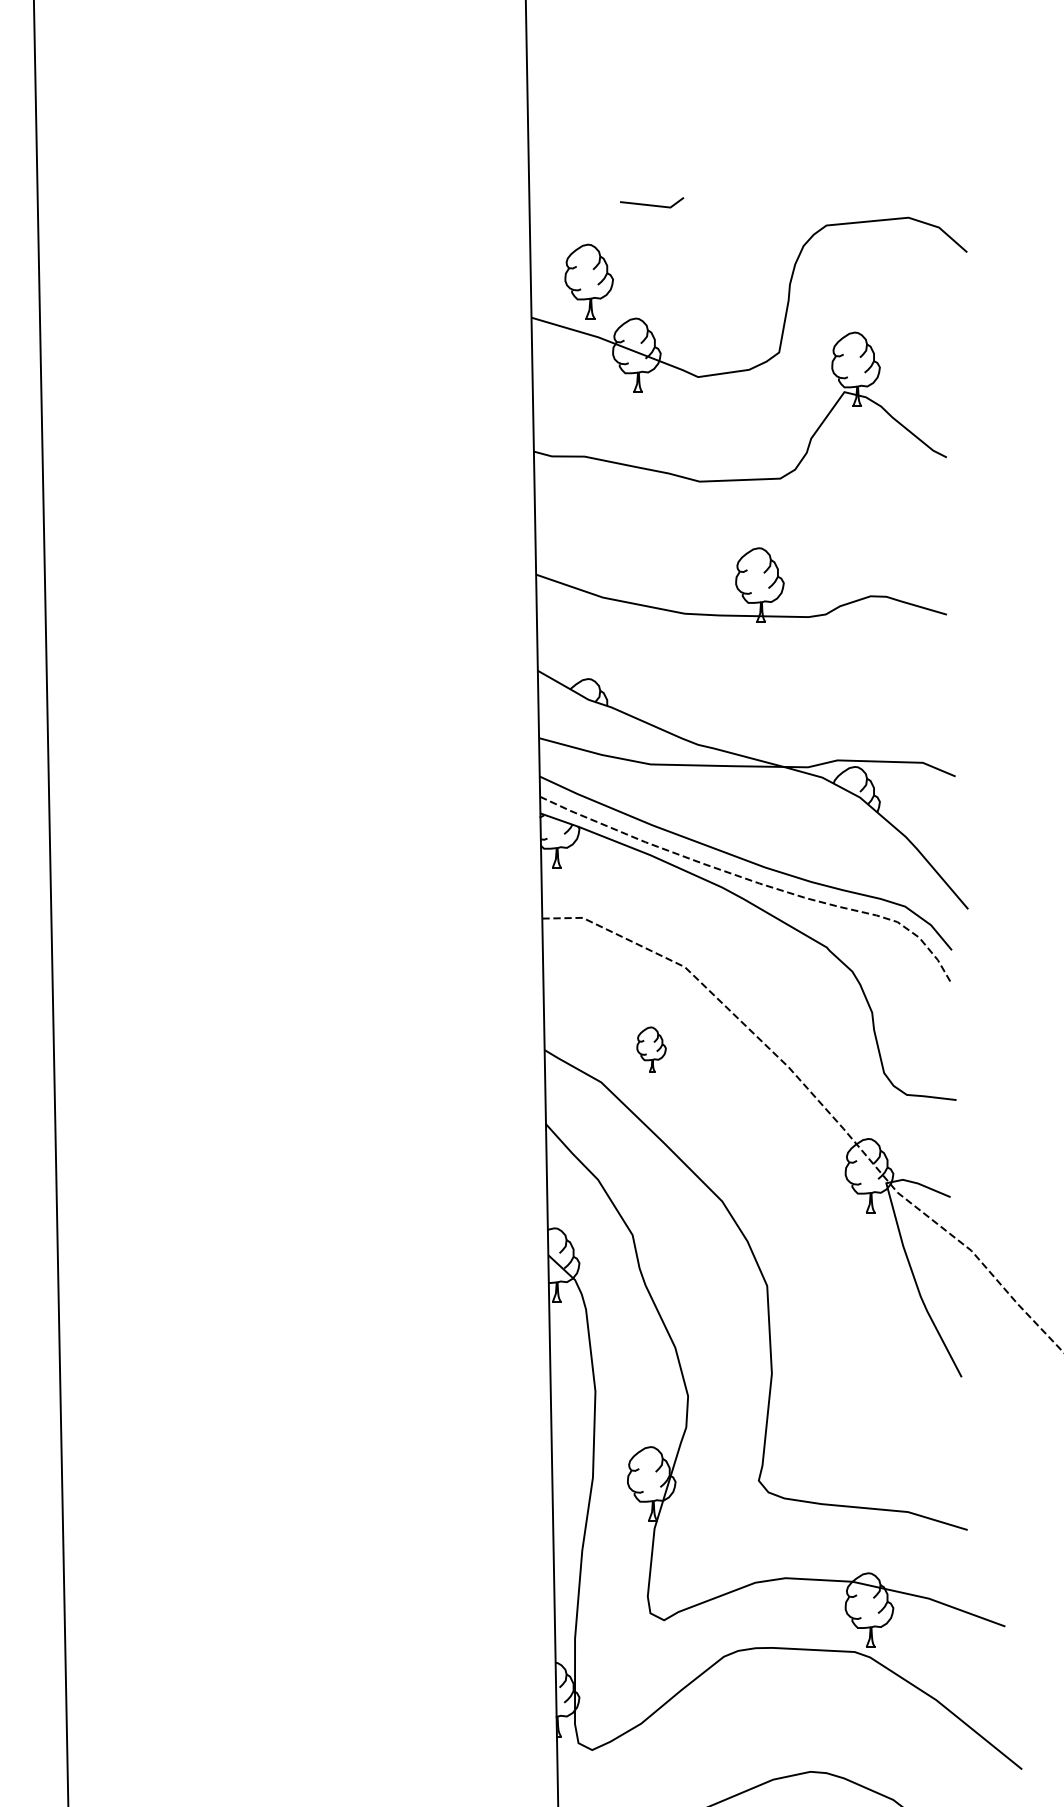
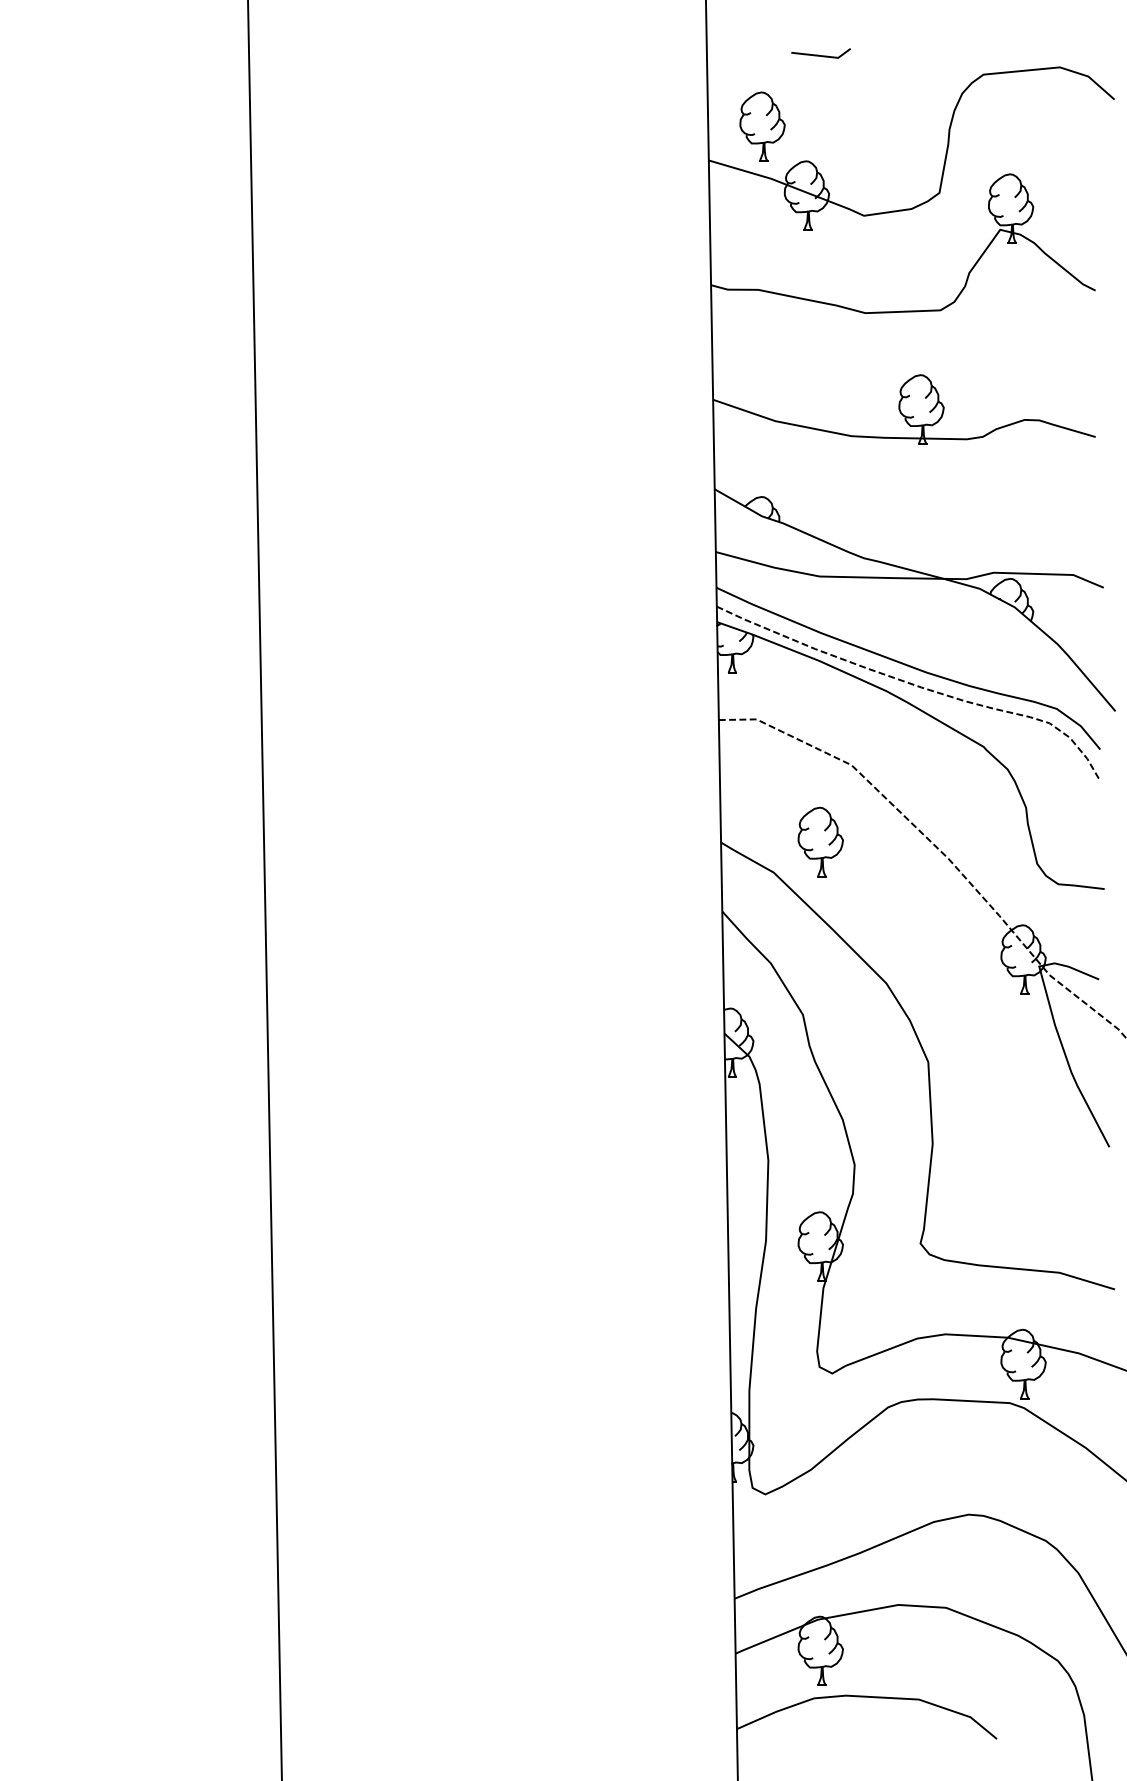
part: (651, 1048) -> (820, 841), size x1.67

